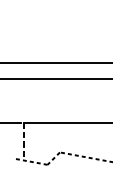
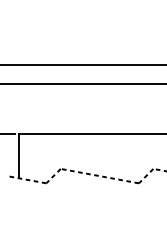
line: (23, 141) -> (18, 156), dashed -> solid

